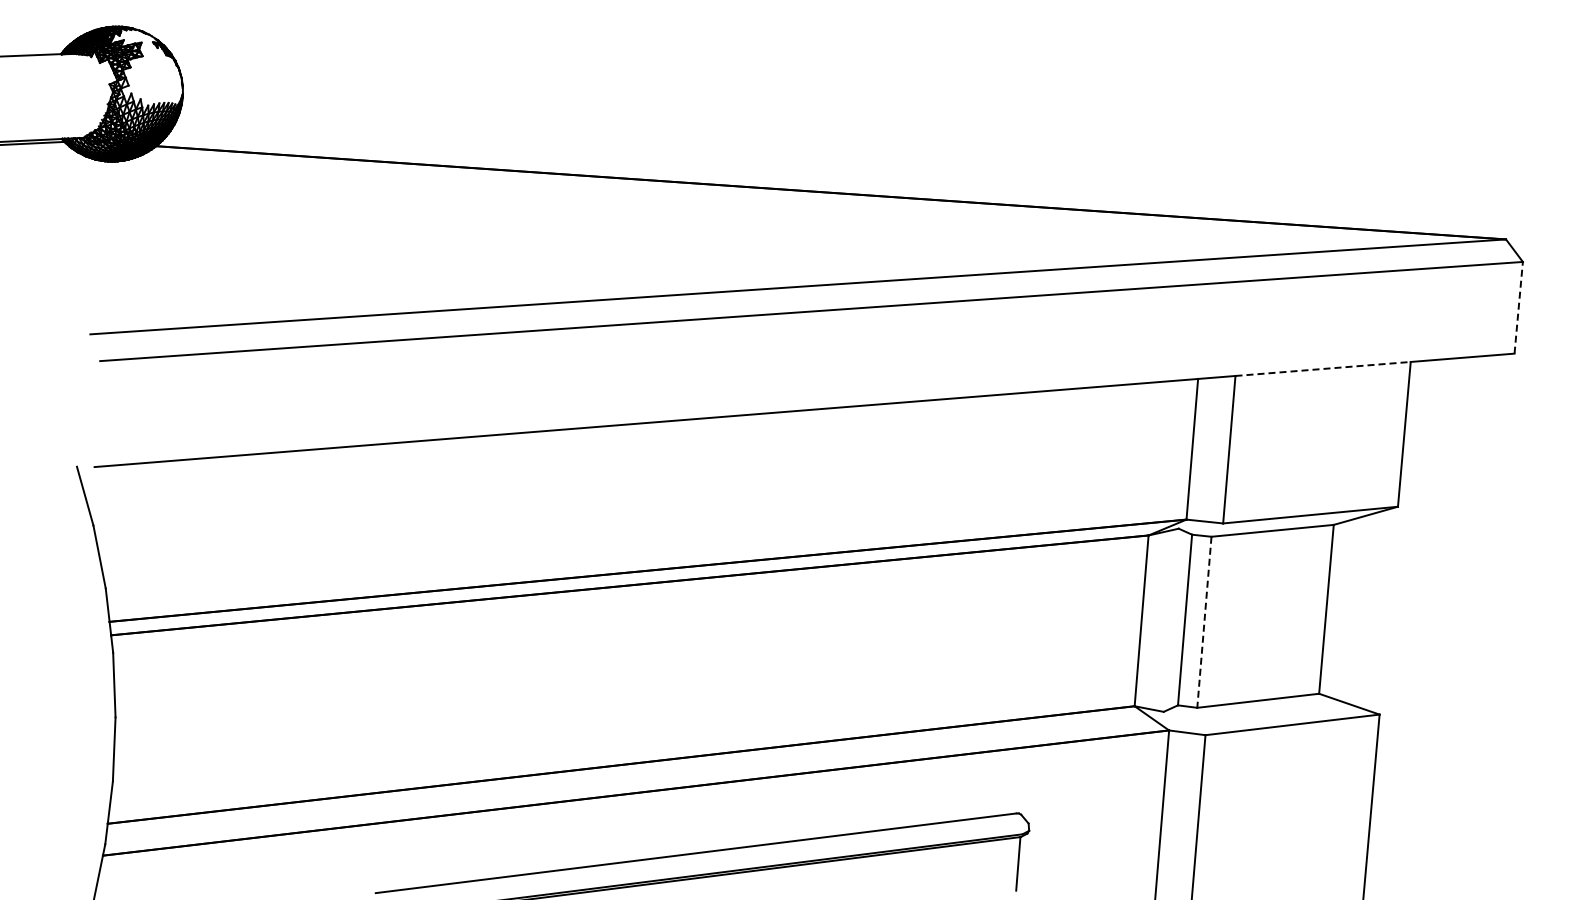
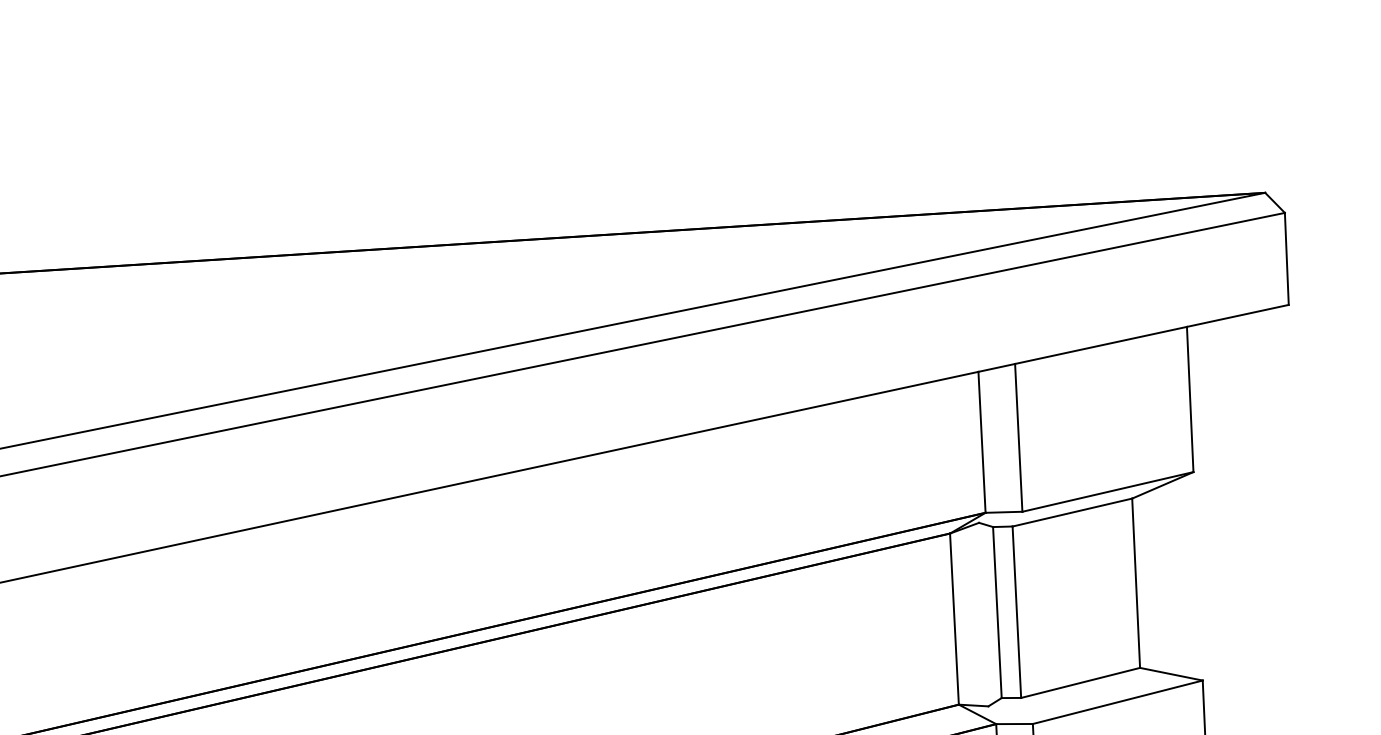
line: (1518, 307) -> (1286, 258), dashed -> solid
line: (1323, 368) -> (1101, 344), dashed -> solid
line: (1204, 622) -> (1016, 612), dashed -> solid

